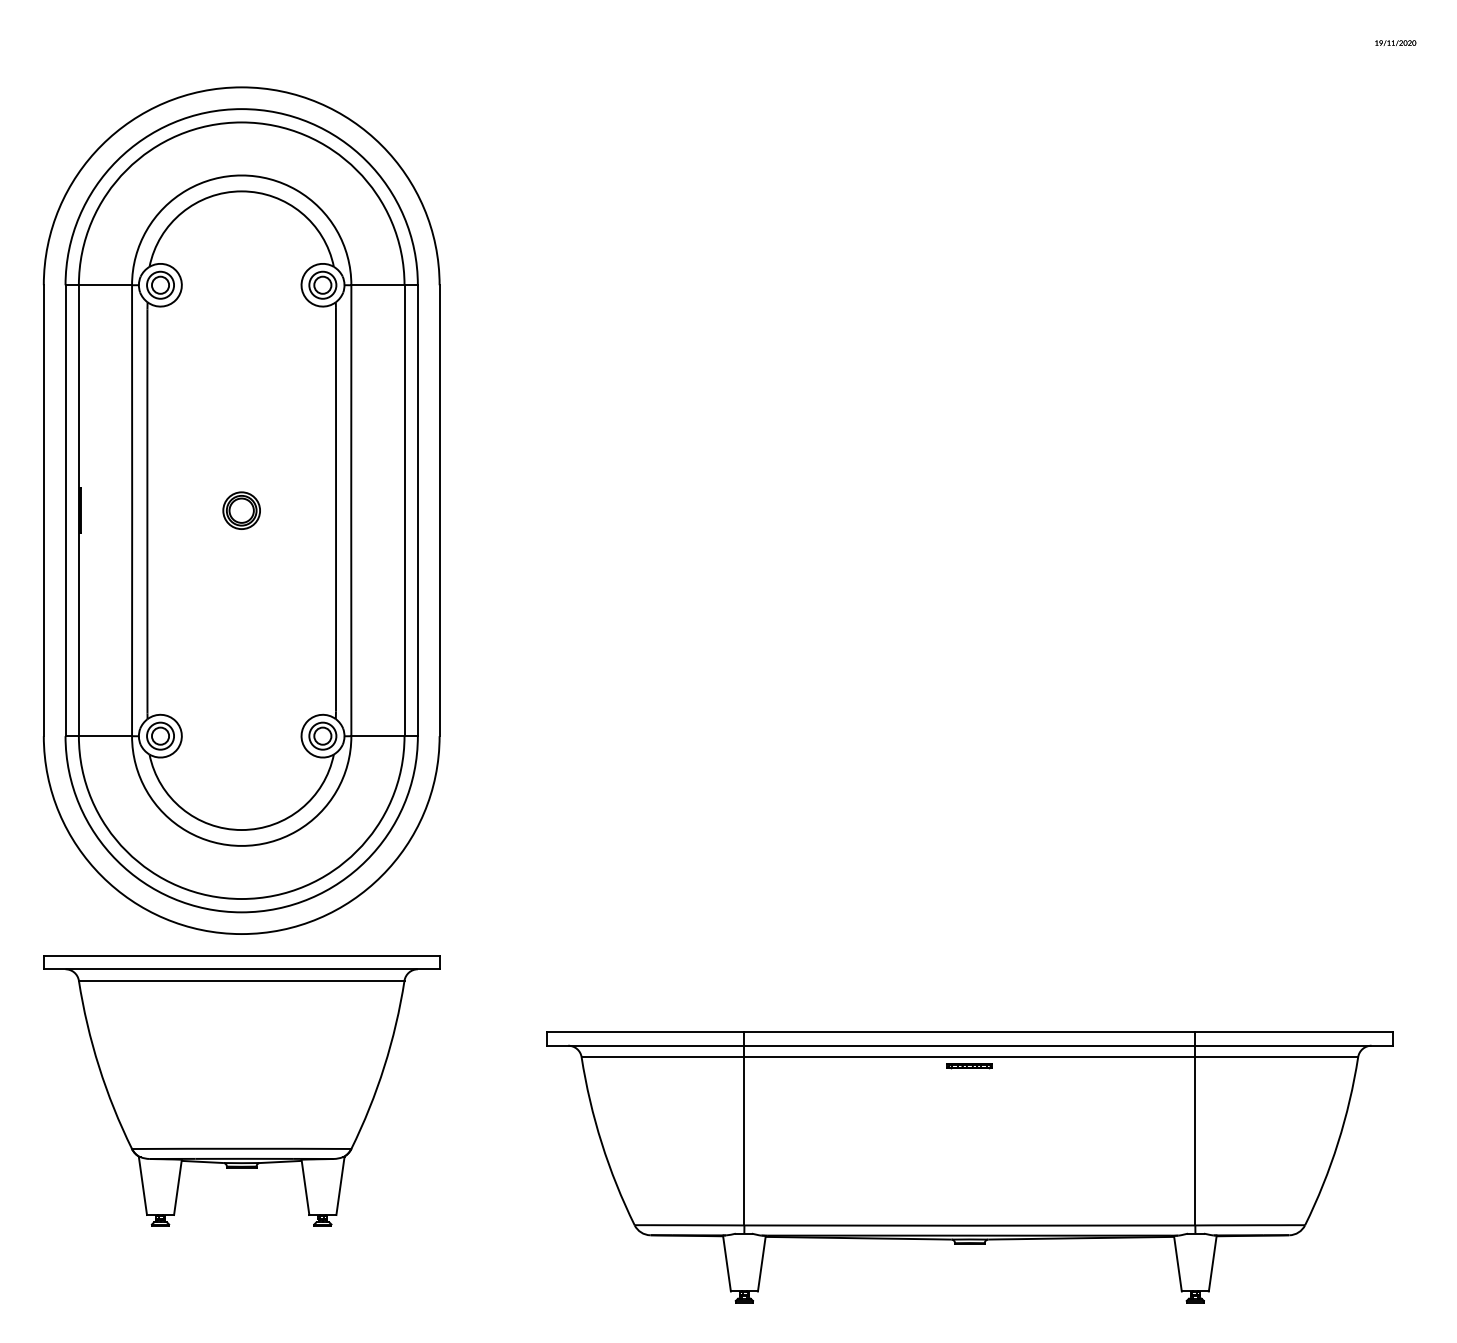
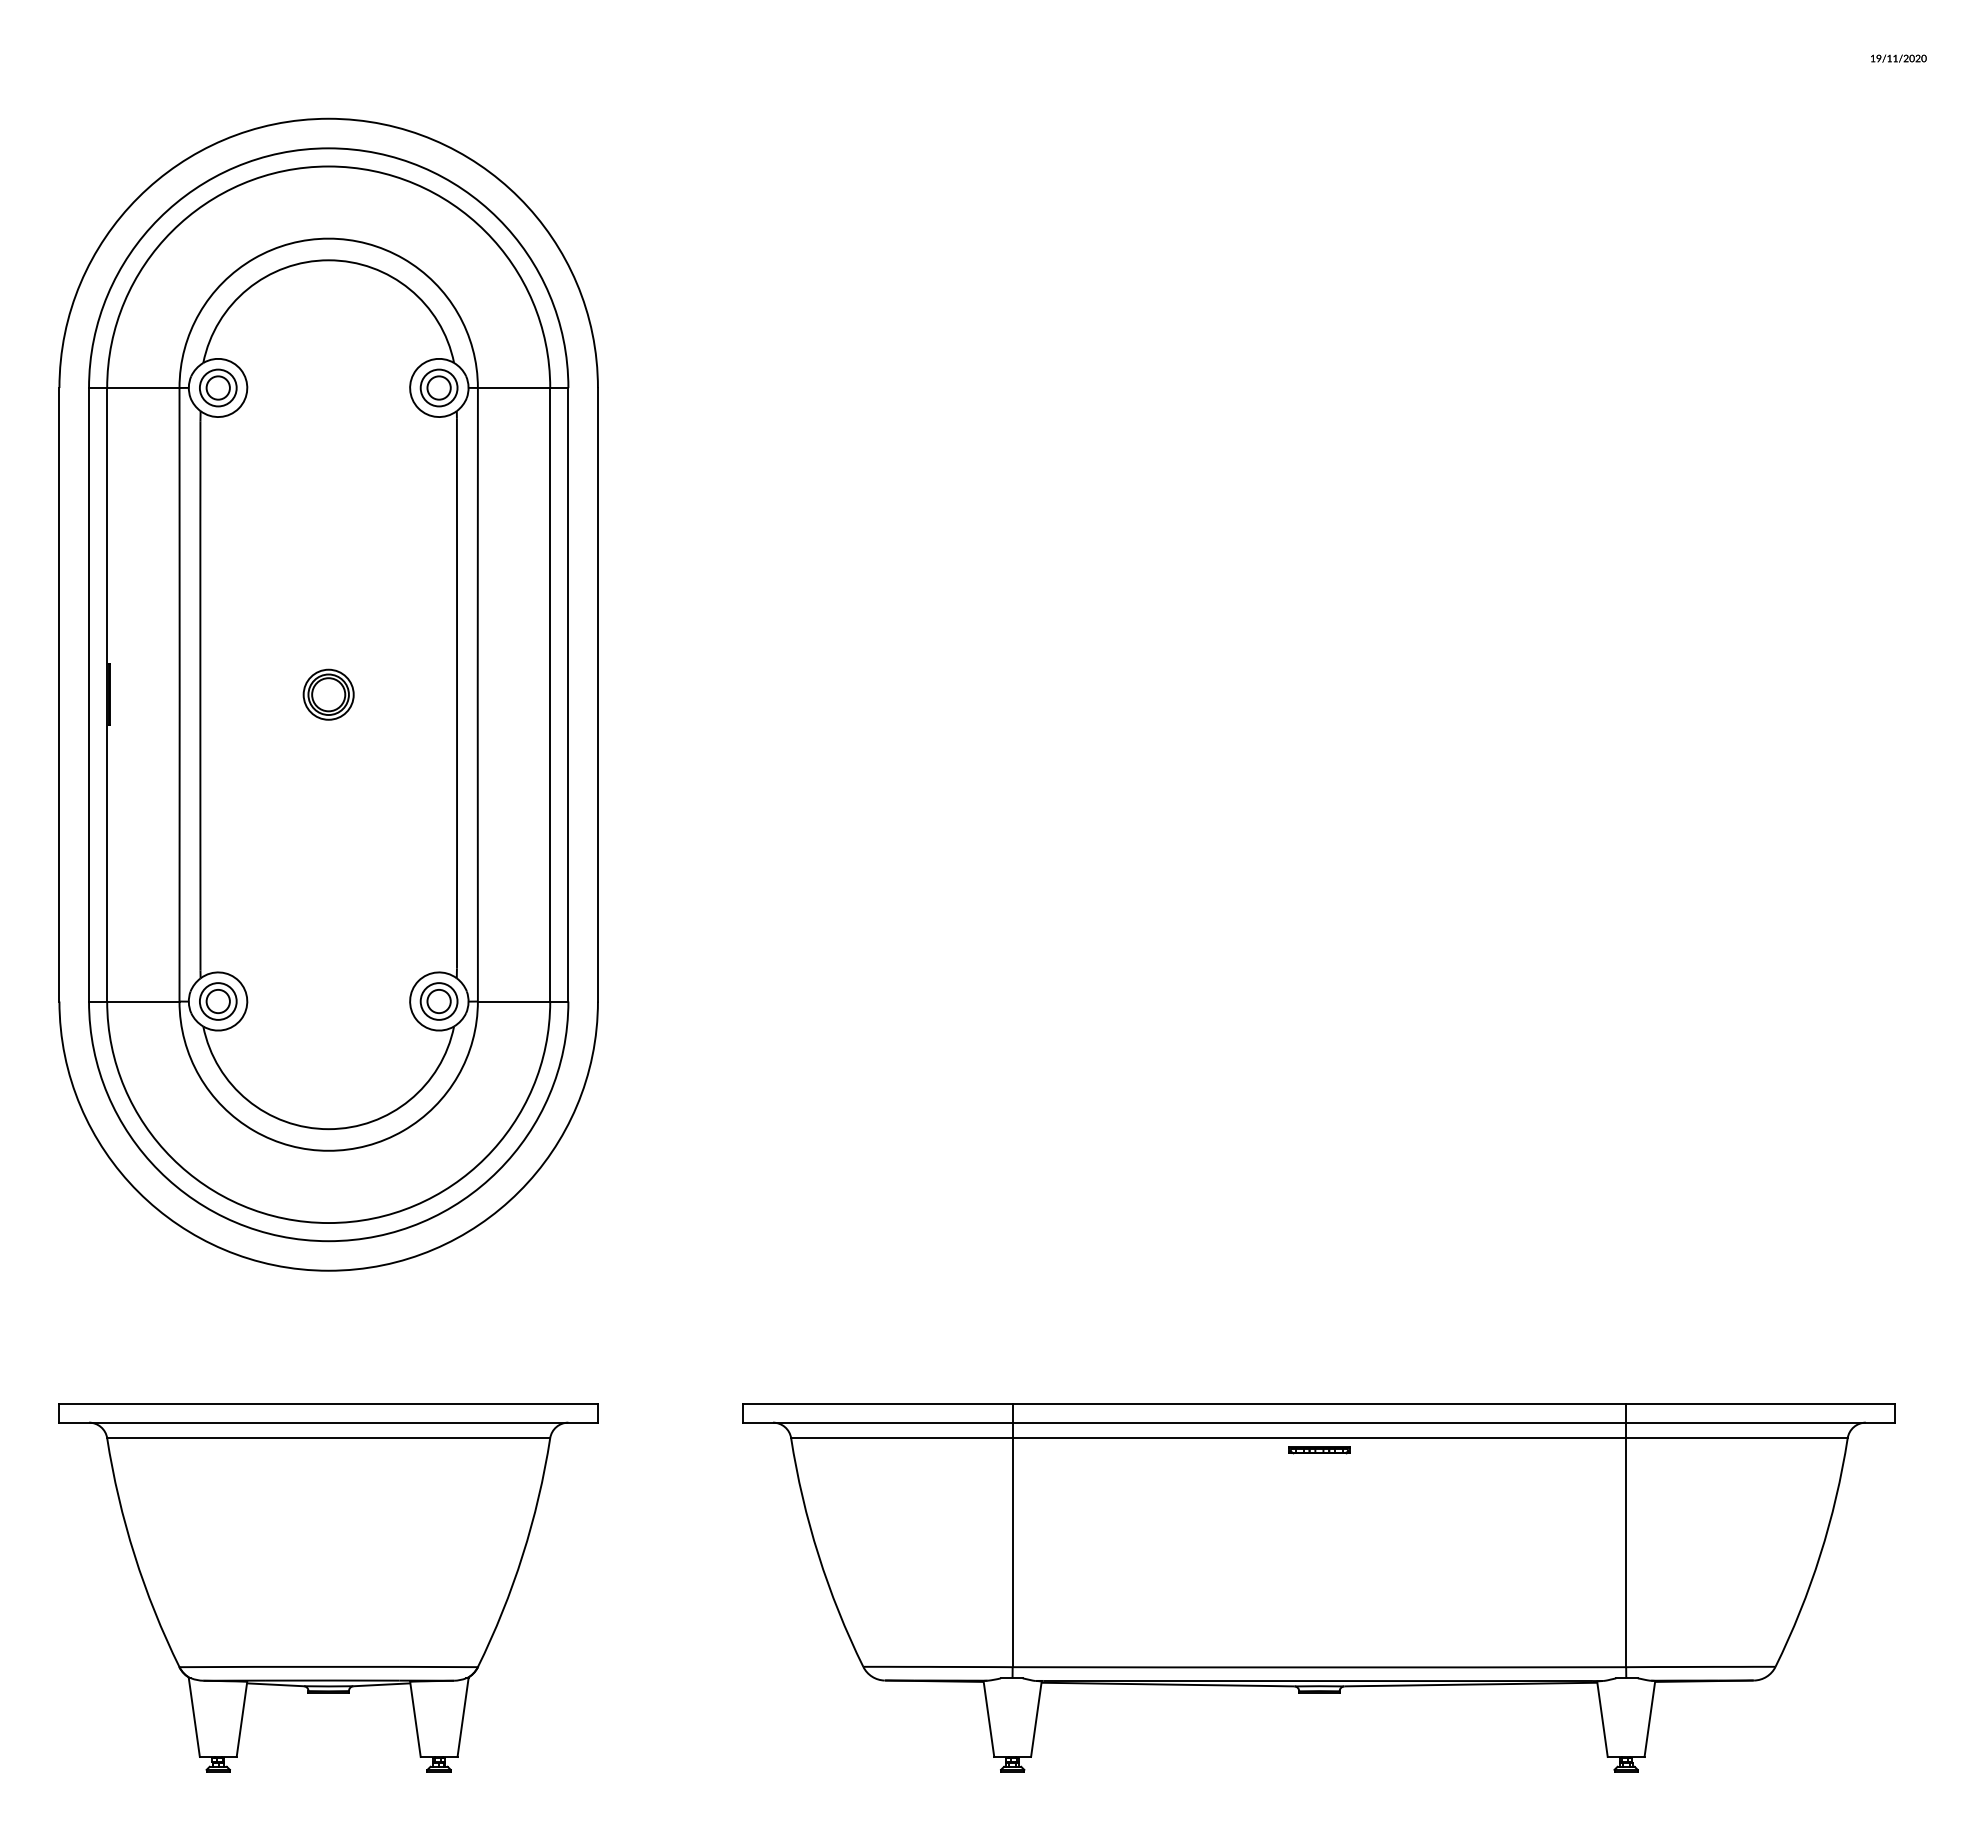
part: (241, 1090) -> (328, 1587), moved

